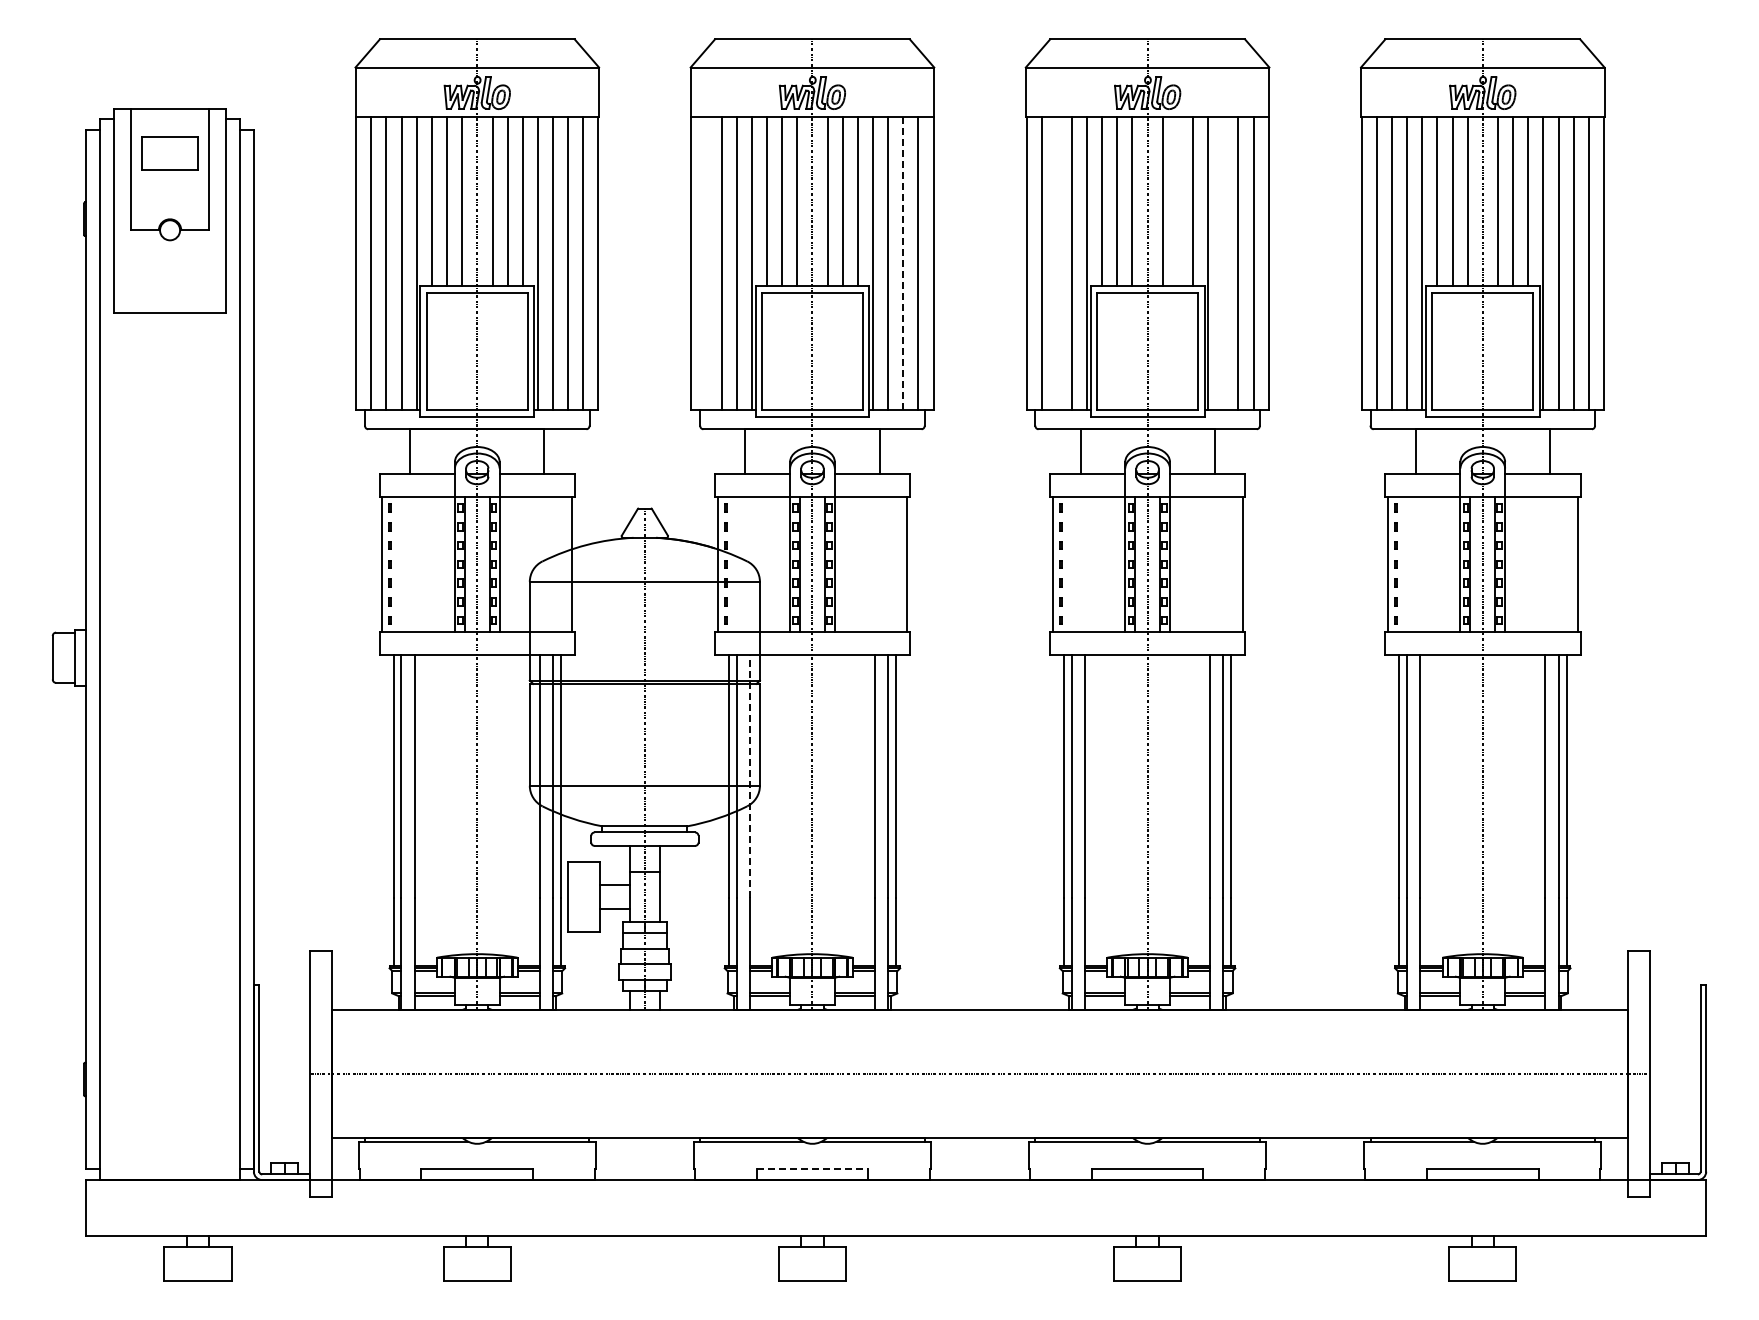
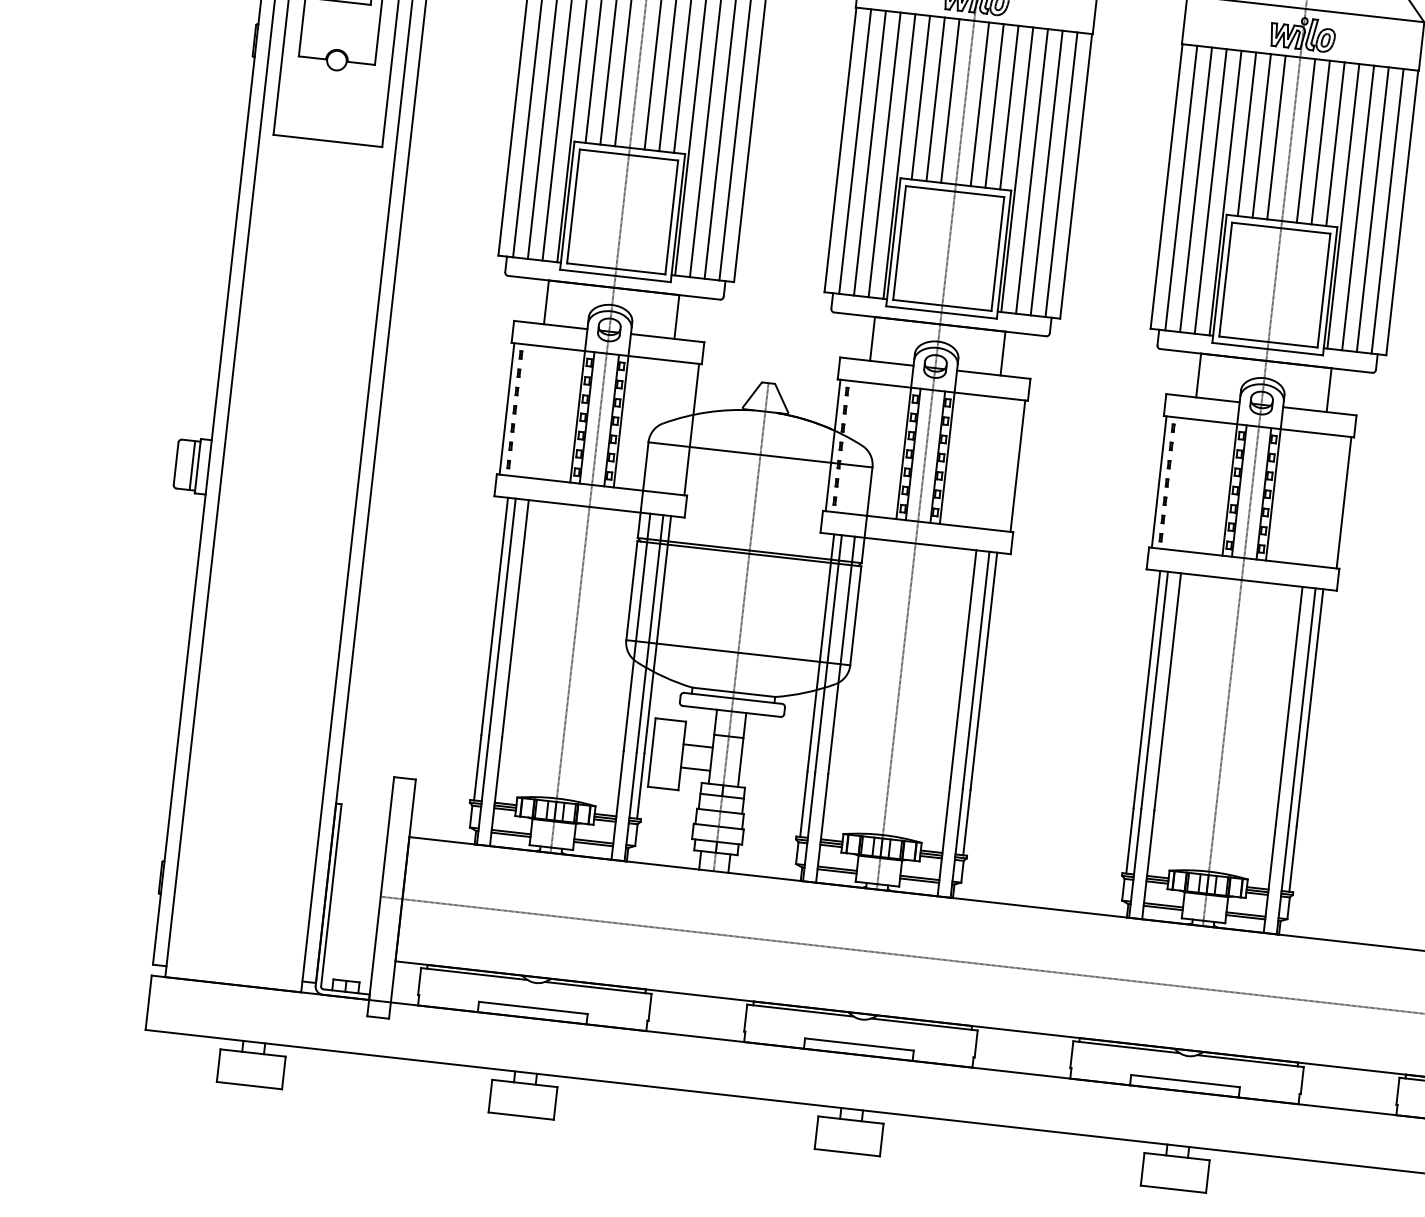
line: (1177, 201) -> (1320, 142), added
line: (706, 263) -> (855, 151), added
line: (903, 263) -> (1046, 172), dashed -> solid
line: (1056, 263) -> (1195, 189), added
line: (1223, 263) -> (1358, 207), added
line: (69, 657) -> (192, 465), added
line: (750, 776) -> (842, 655), dashed -> solid
line: (812, 1169) -> (859, 1044), dashed -> solid

